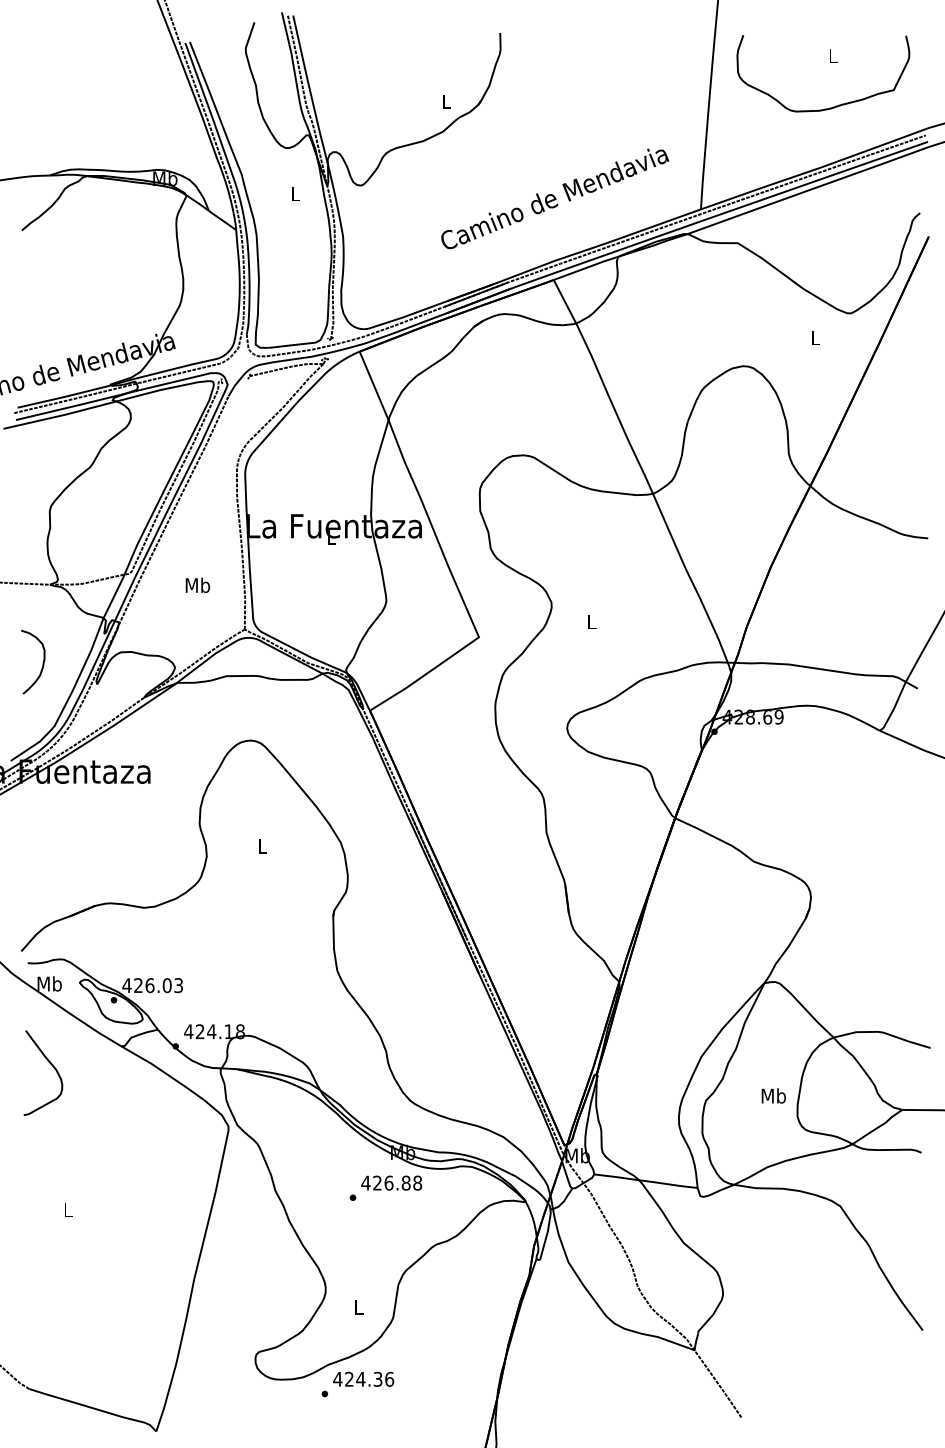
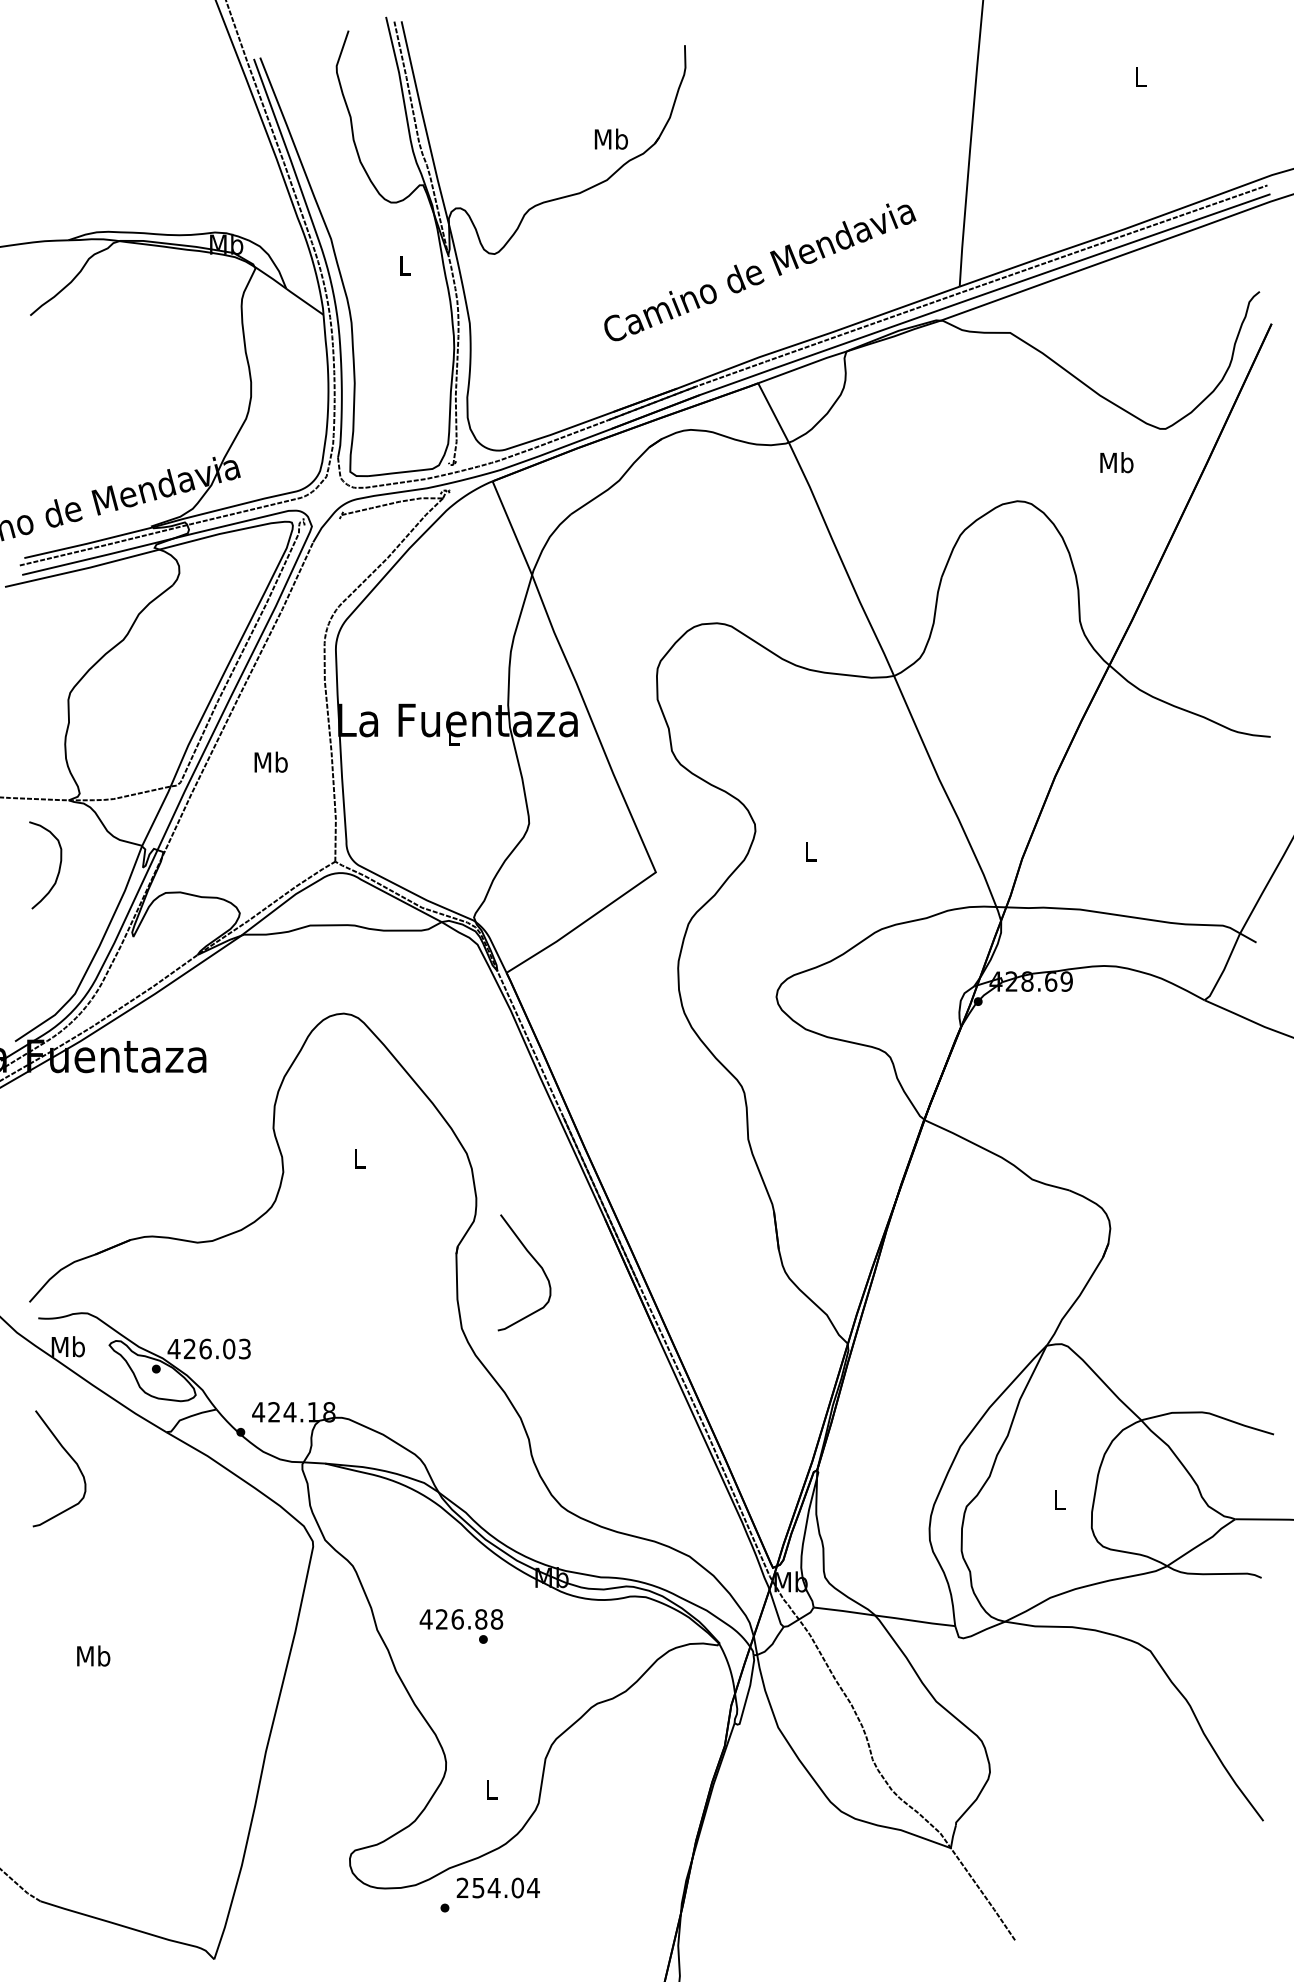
text: (445, 101) -> (610, 138), L -> Mb
curve: (830, 107) -> (1136, 147), removed
text: (815, 337) -> (1116, 462), L -> Mb
text: (197, 584) -> (270, 761), moved
curve: (42, 664) -> (58, 868), moved
curve: (391, 923) -> (536, 1263), added
text: (773, 1095) -> (1059, 1499), Mb -> L
text: (391, 1183) -> (461, 1619), moved
text: (68, 1209) -> (93, 1655), L -> Mb
text: (363, 1378) -> (497, 1887), 424.36 -> 254.04

